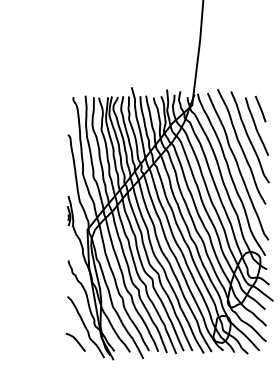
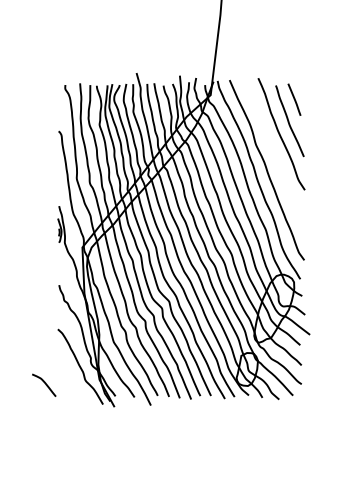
curve: (241, 146) -> (271, 145), removed
curve: (76, 340) -> (44, 383), moved

